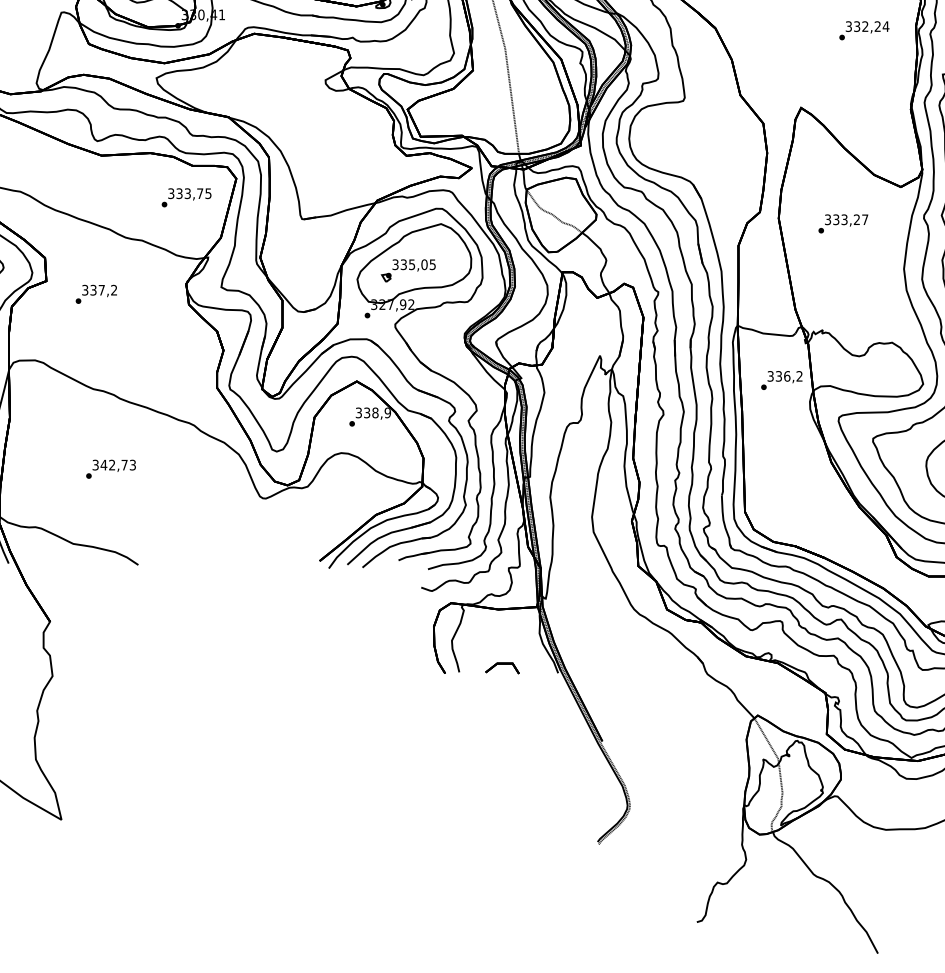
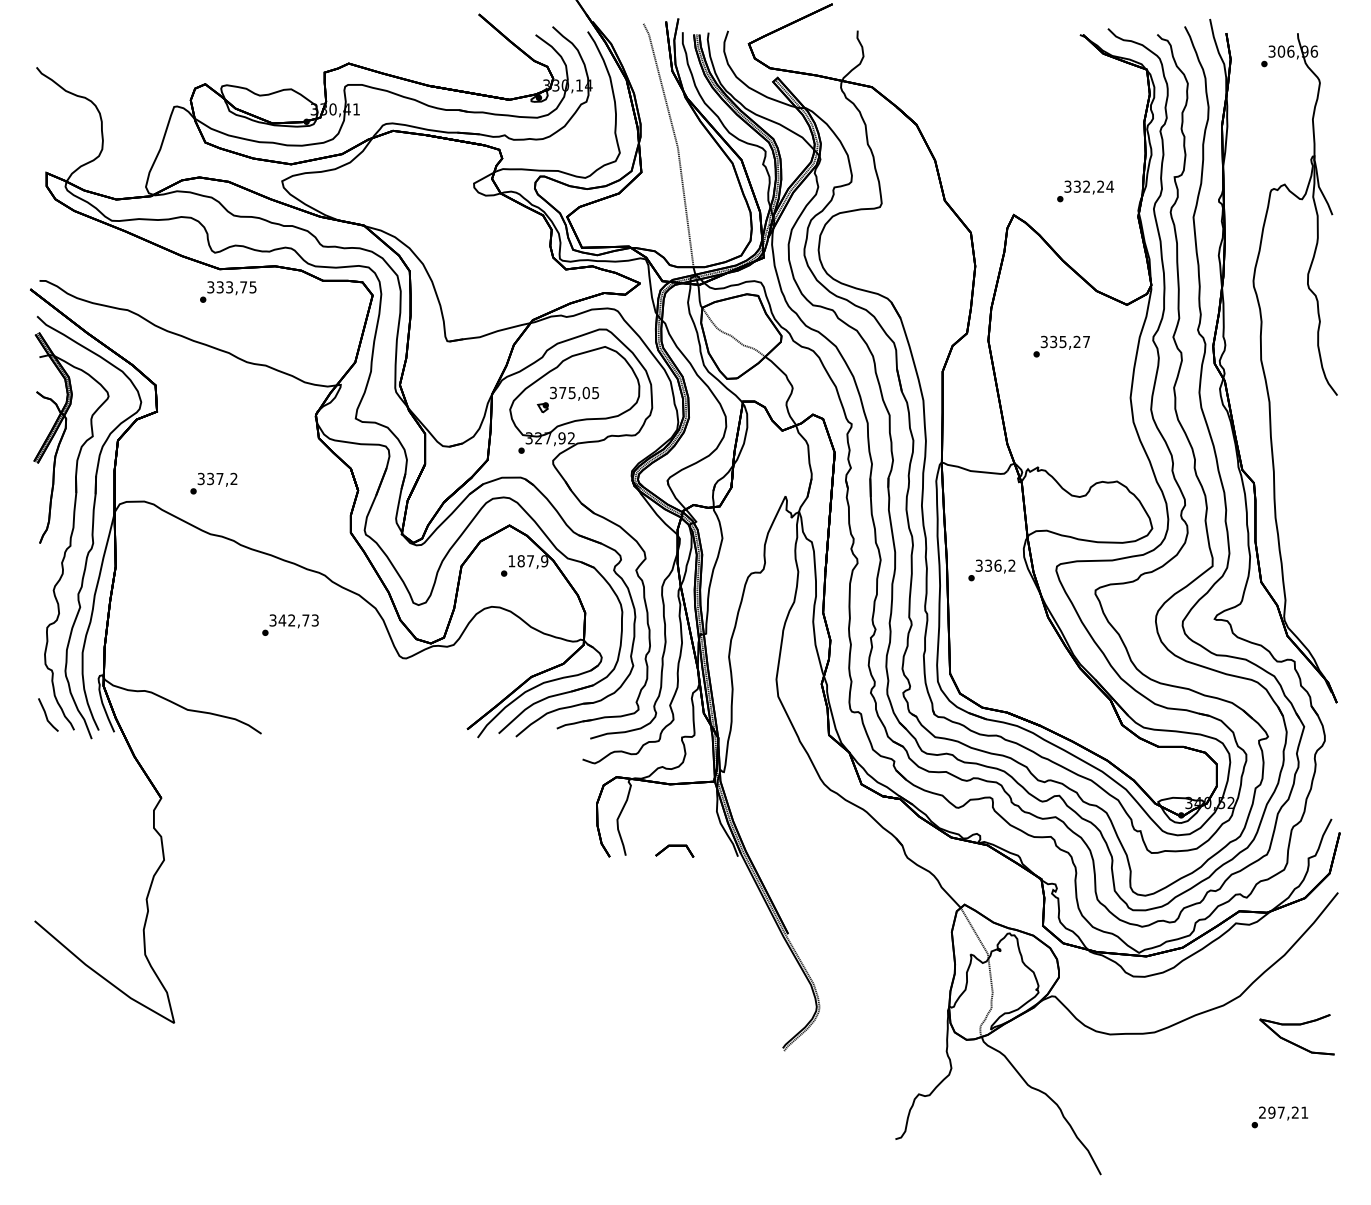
text: (864, 30) -> (1085, 191), moved
text: (186, 197) -> (228, 291), moved
text: (844, 219) -> (1063, 341), 333,27 -> 335,27
text: (403, 264) -> (562, 392), 335,05 -> 375,05
text: (96, 294) -> (213, 483), moved
text: (781, 380) -> (991, 570), moved
text: (367, 413) -> (521, 561), 338,9 -> 187,9
text: (111, 468) -> (290, 624), moved

